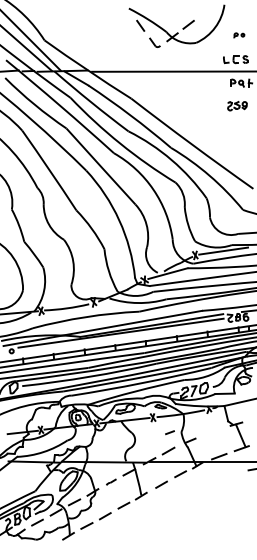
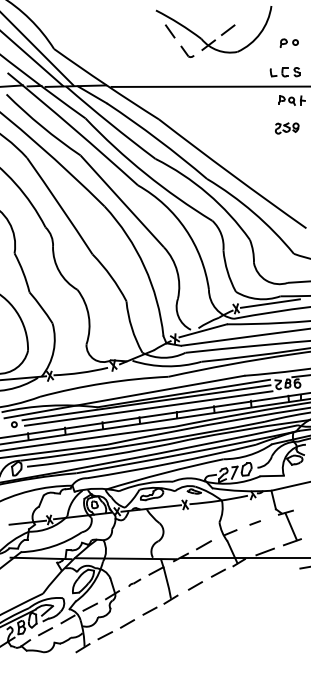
part: (239, 35) -> (289, 43), size x1.43
line: (122, 337) -> (148, 407), added
line: (169, 432) -> (254, 522), moved

